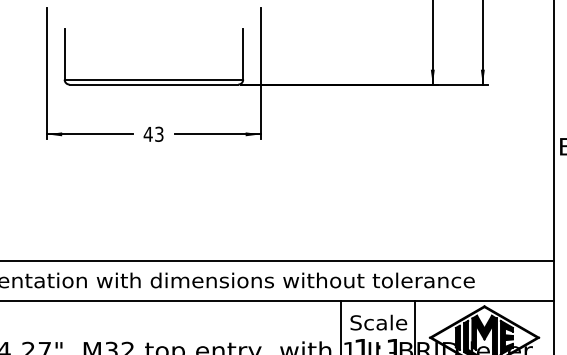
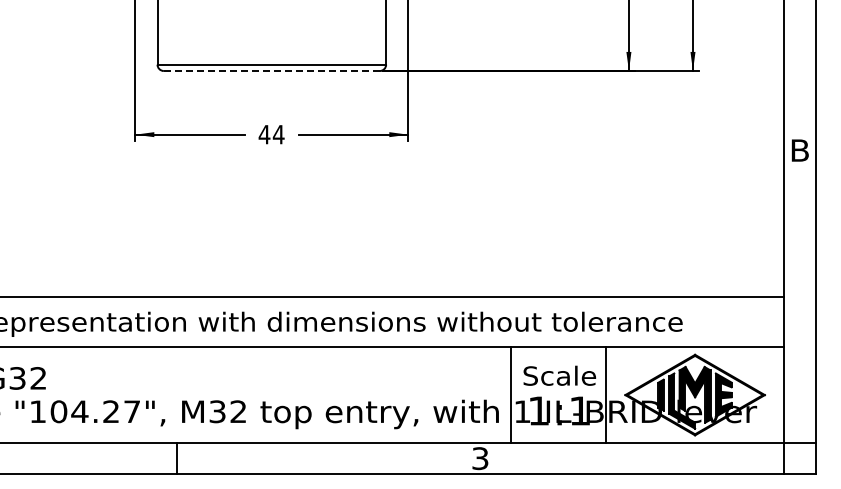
line: (153, 84) -> (271, 71), solid -> dashed
text: (159, 134) -> (278, 134), 43 -> 44

